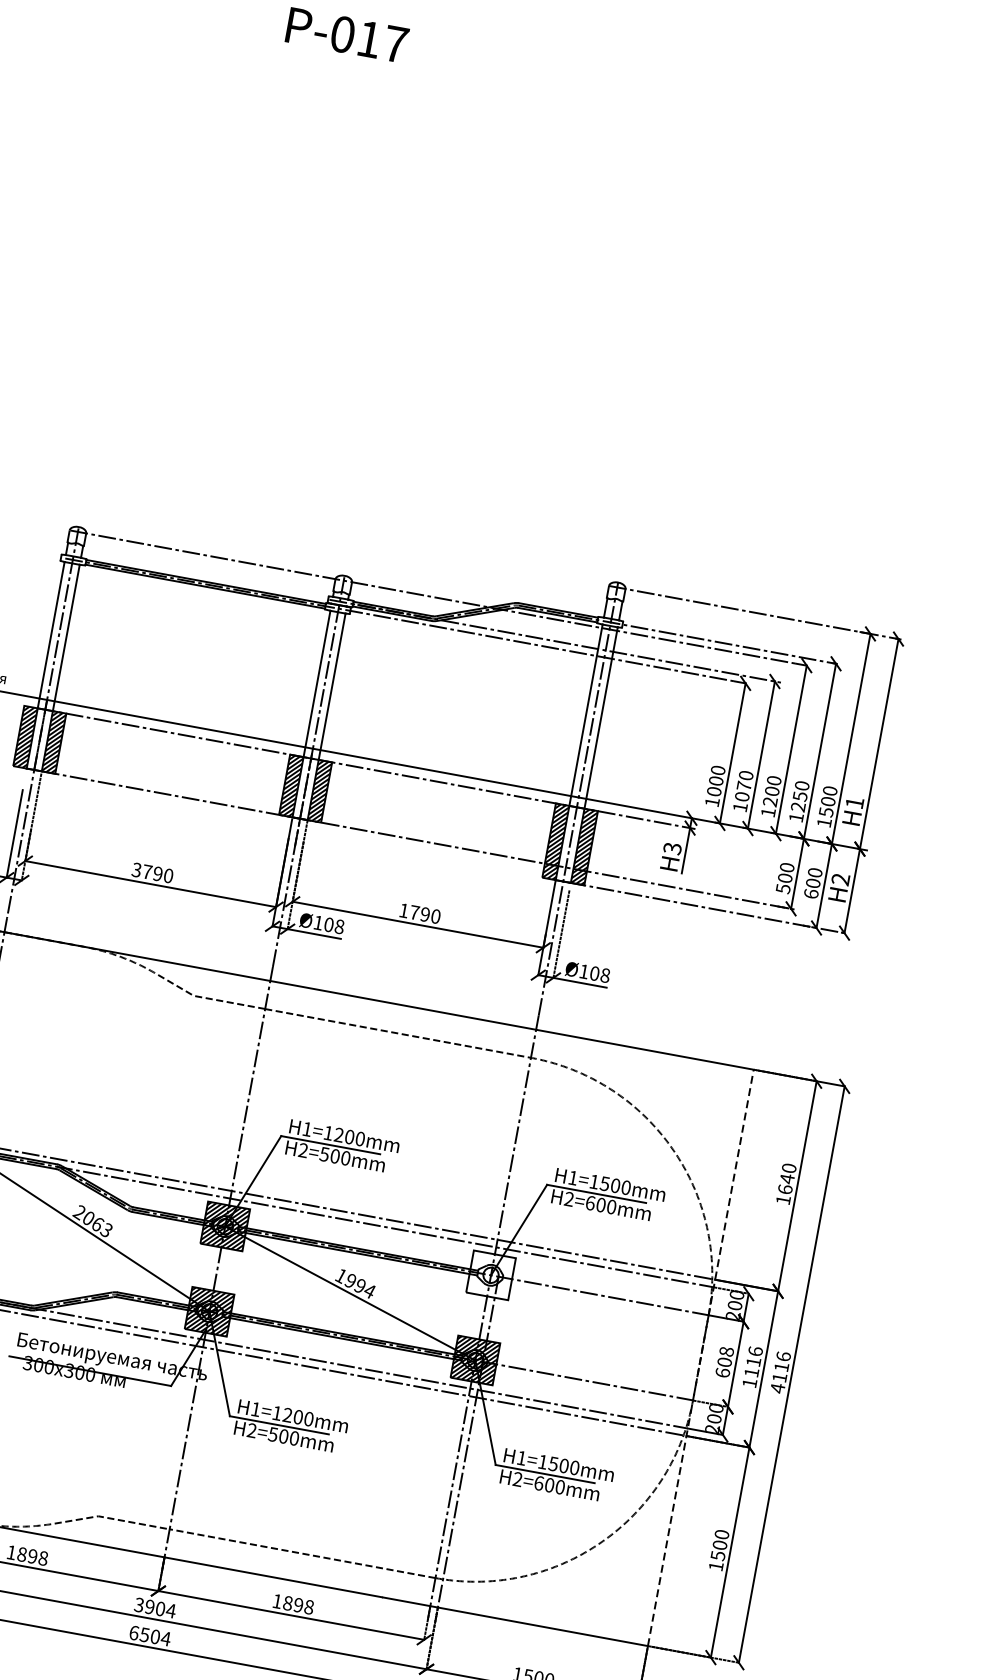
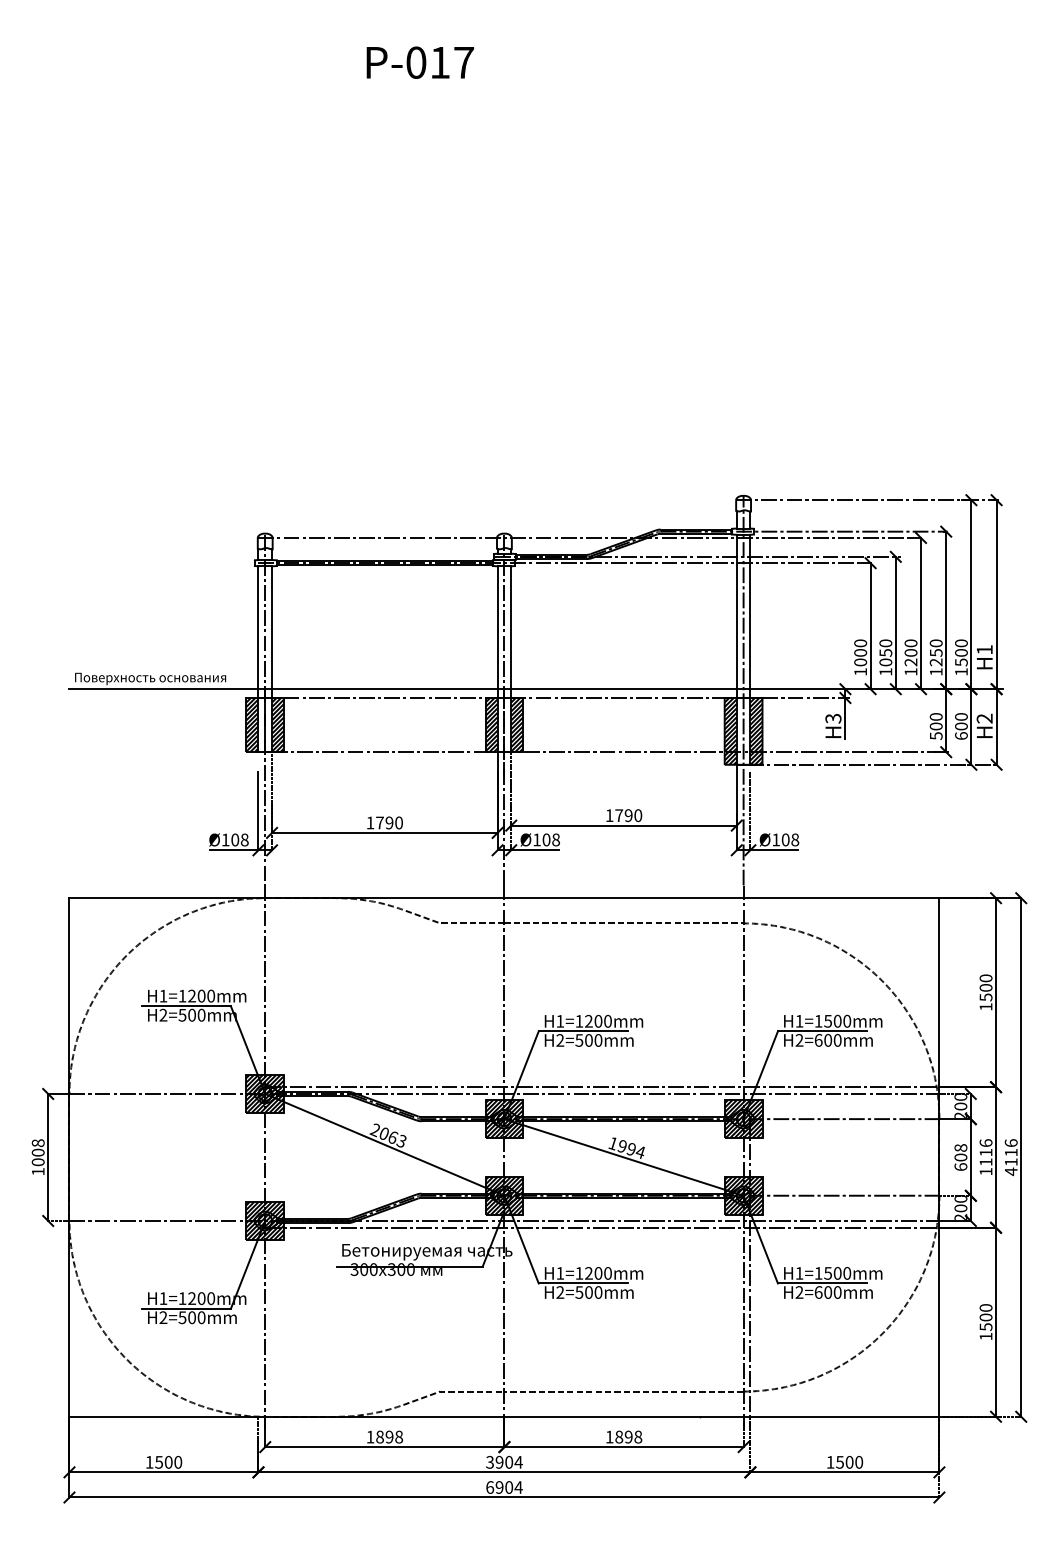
text: (743, 785) -> (885, 652), 1070 -> 1050
text: (136, 869) -> (370, 822), 3790 -> 1790
text: (785, 1183) -> (985, 992), 1640 -> 1500
hatch: (490, 1275) -> (743, 1119), added
line: (701, 1356) -> (939, 1156), dashed -> solid
text: (144, 1634) -> (499, 1487), 6504 -> 6904

